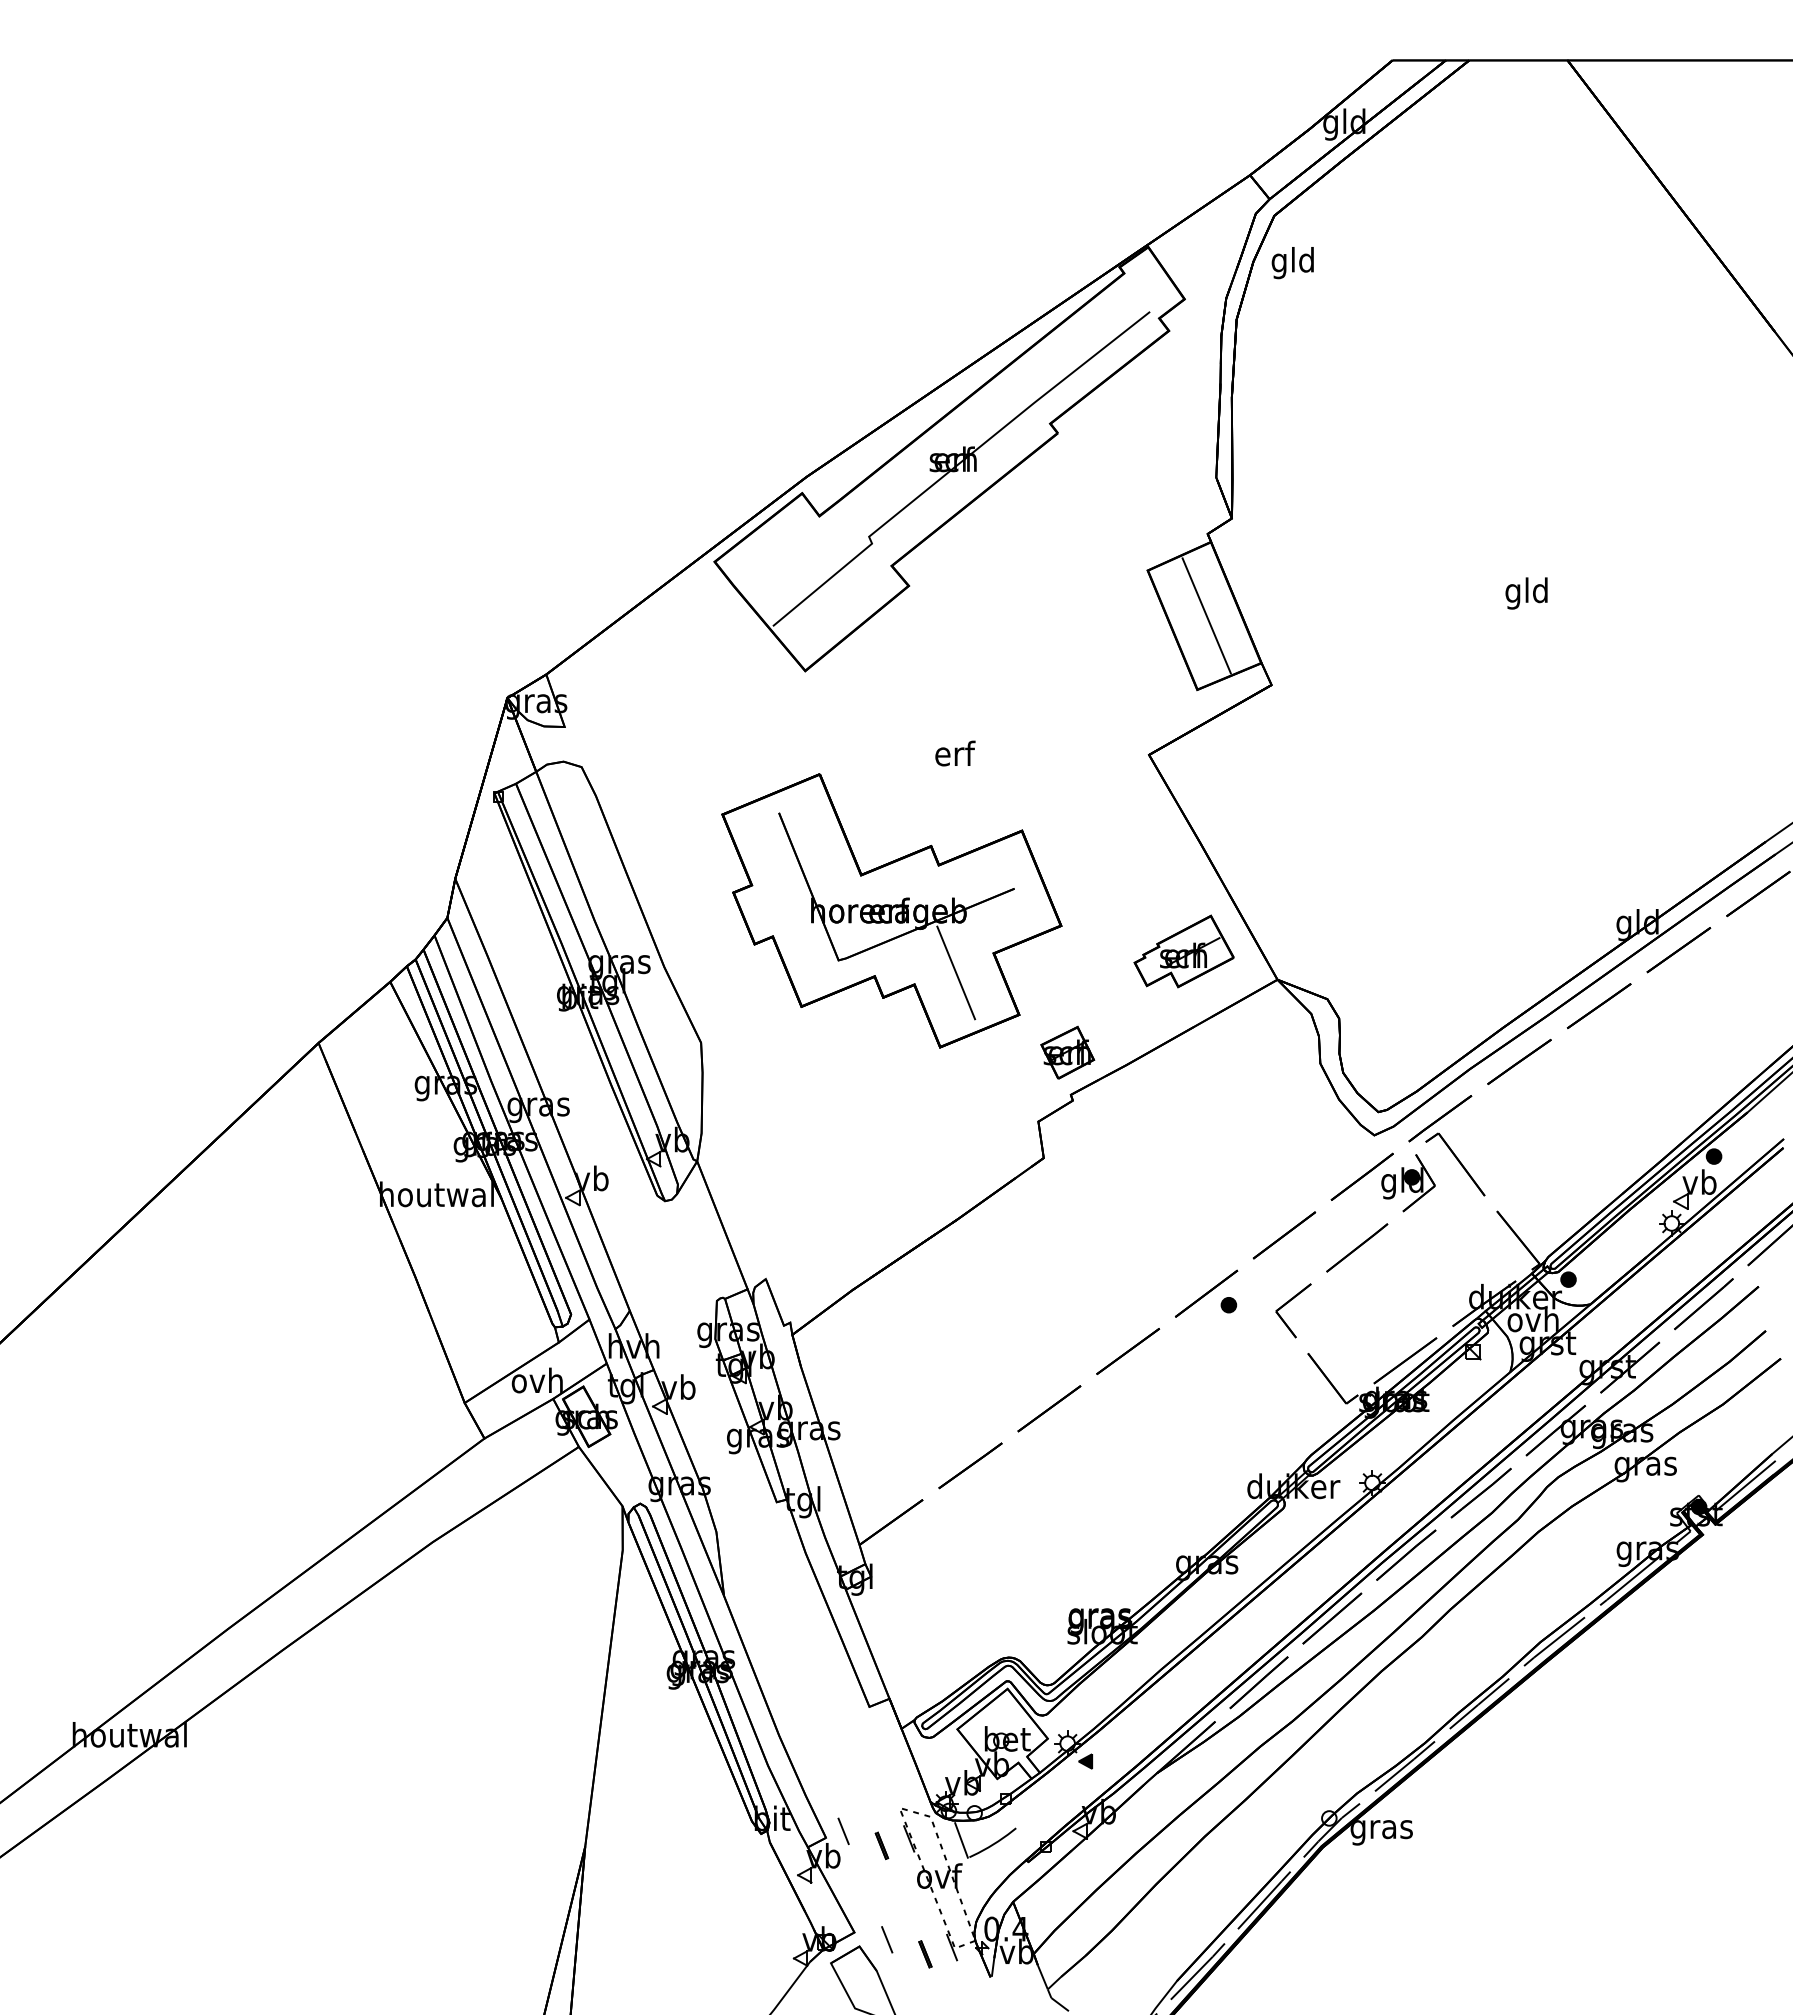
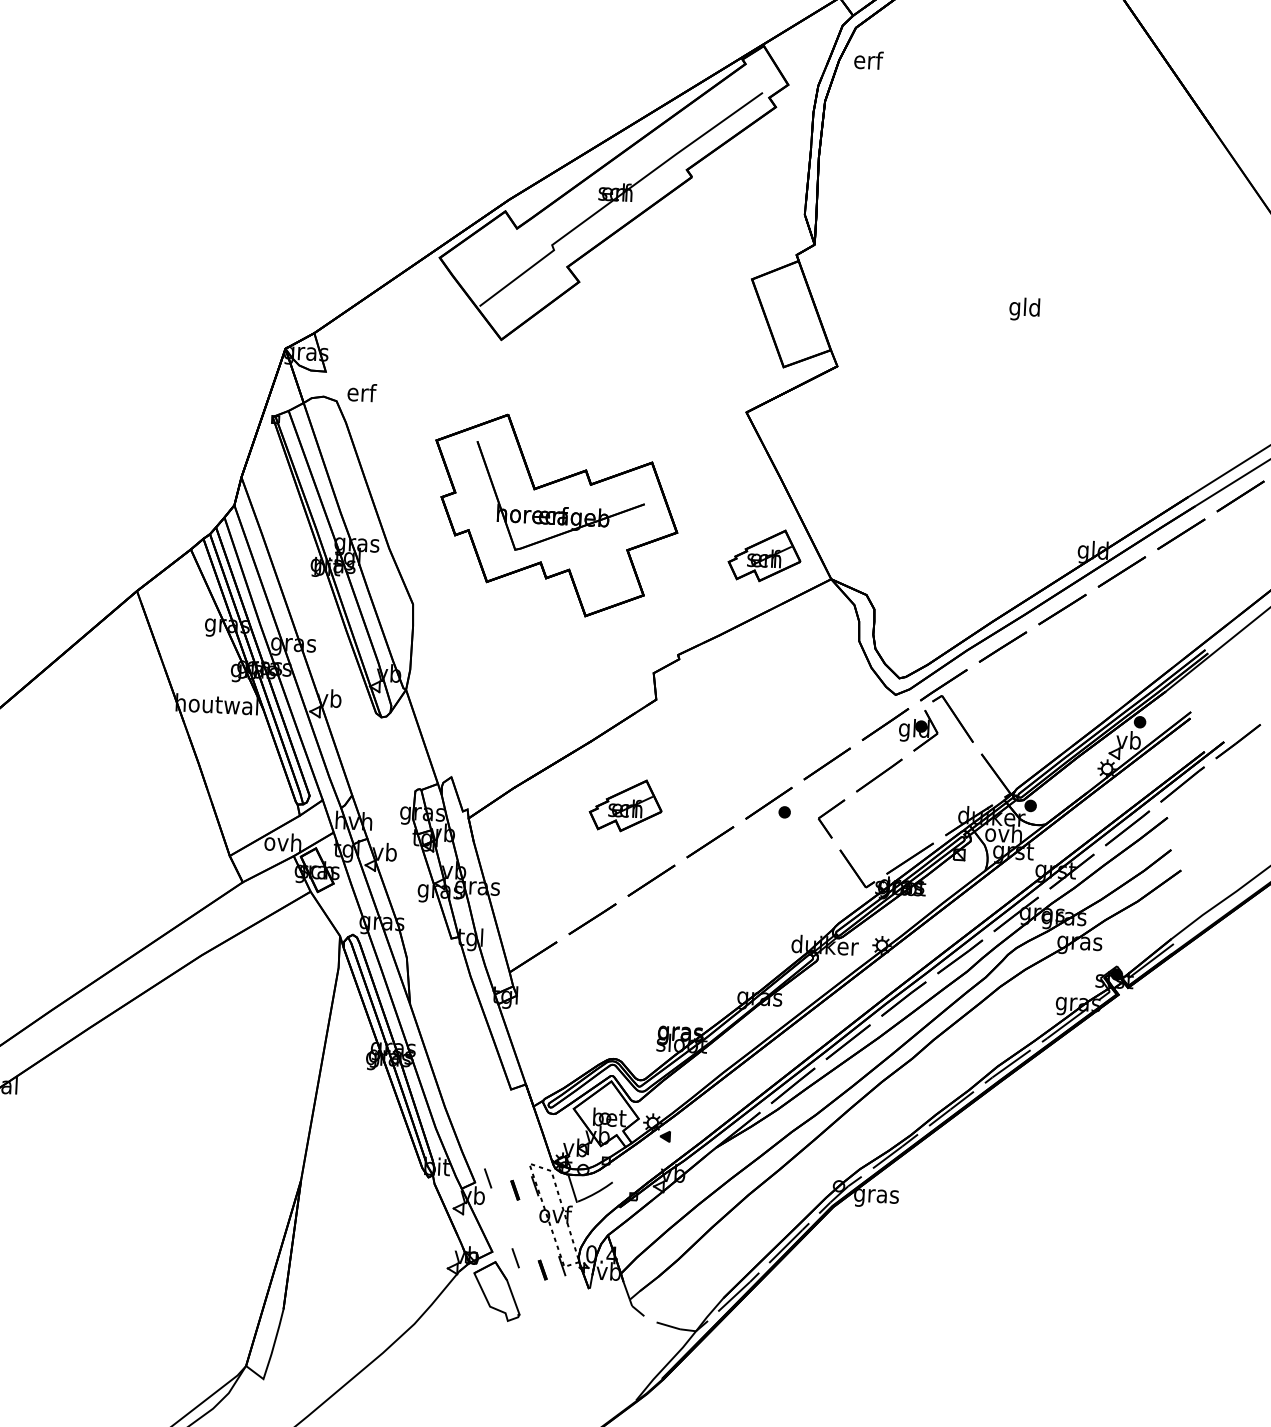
text: (1292, 263) -> (867, 62), gld -> erf
line: (1206, 615) -> (792, 313), removed
text: (955, 753) -> (362, 392), moved
line: (956, 972) -> (599, 562), removed
part: (1067, 1052) -> (677, 624), removed
part: (1008, 1306) -> (625, 805), added

